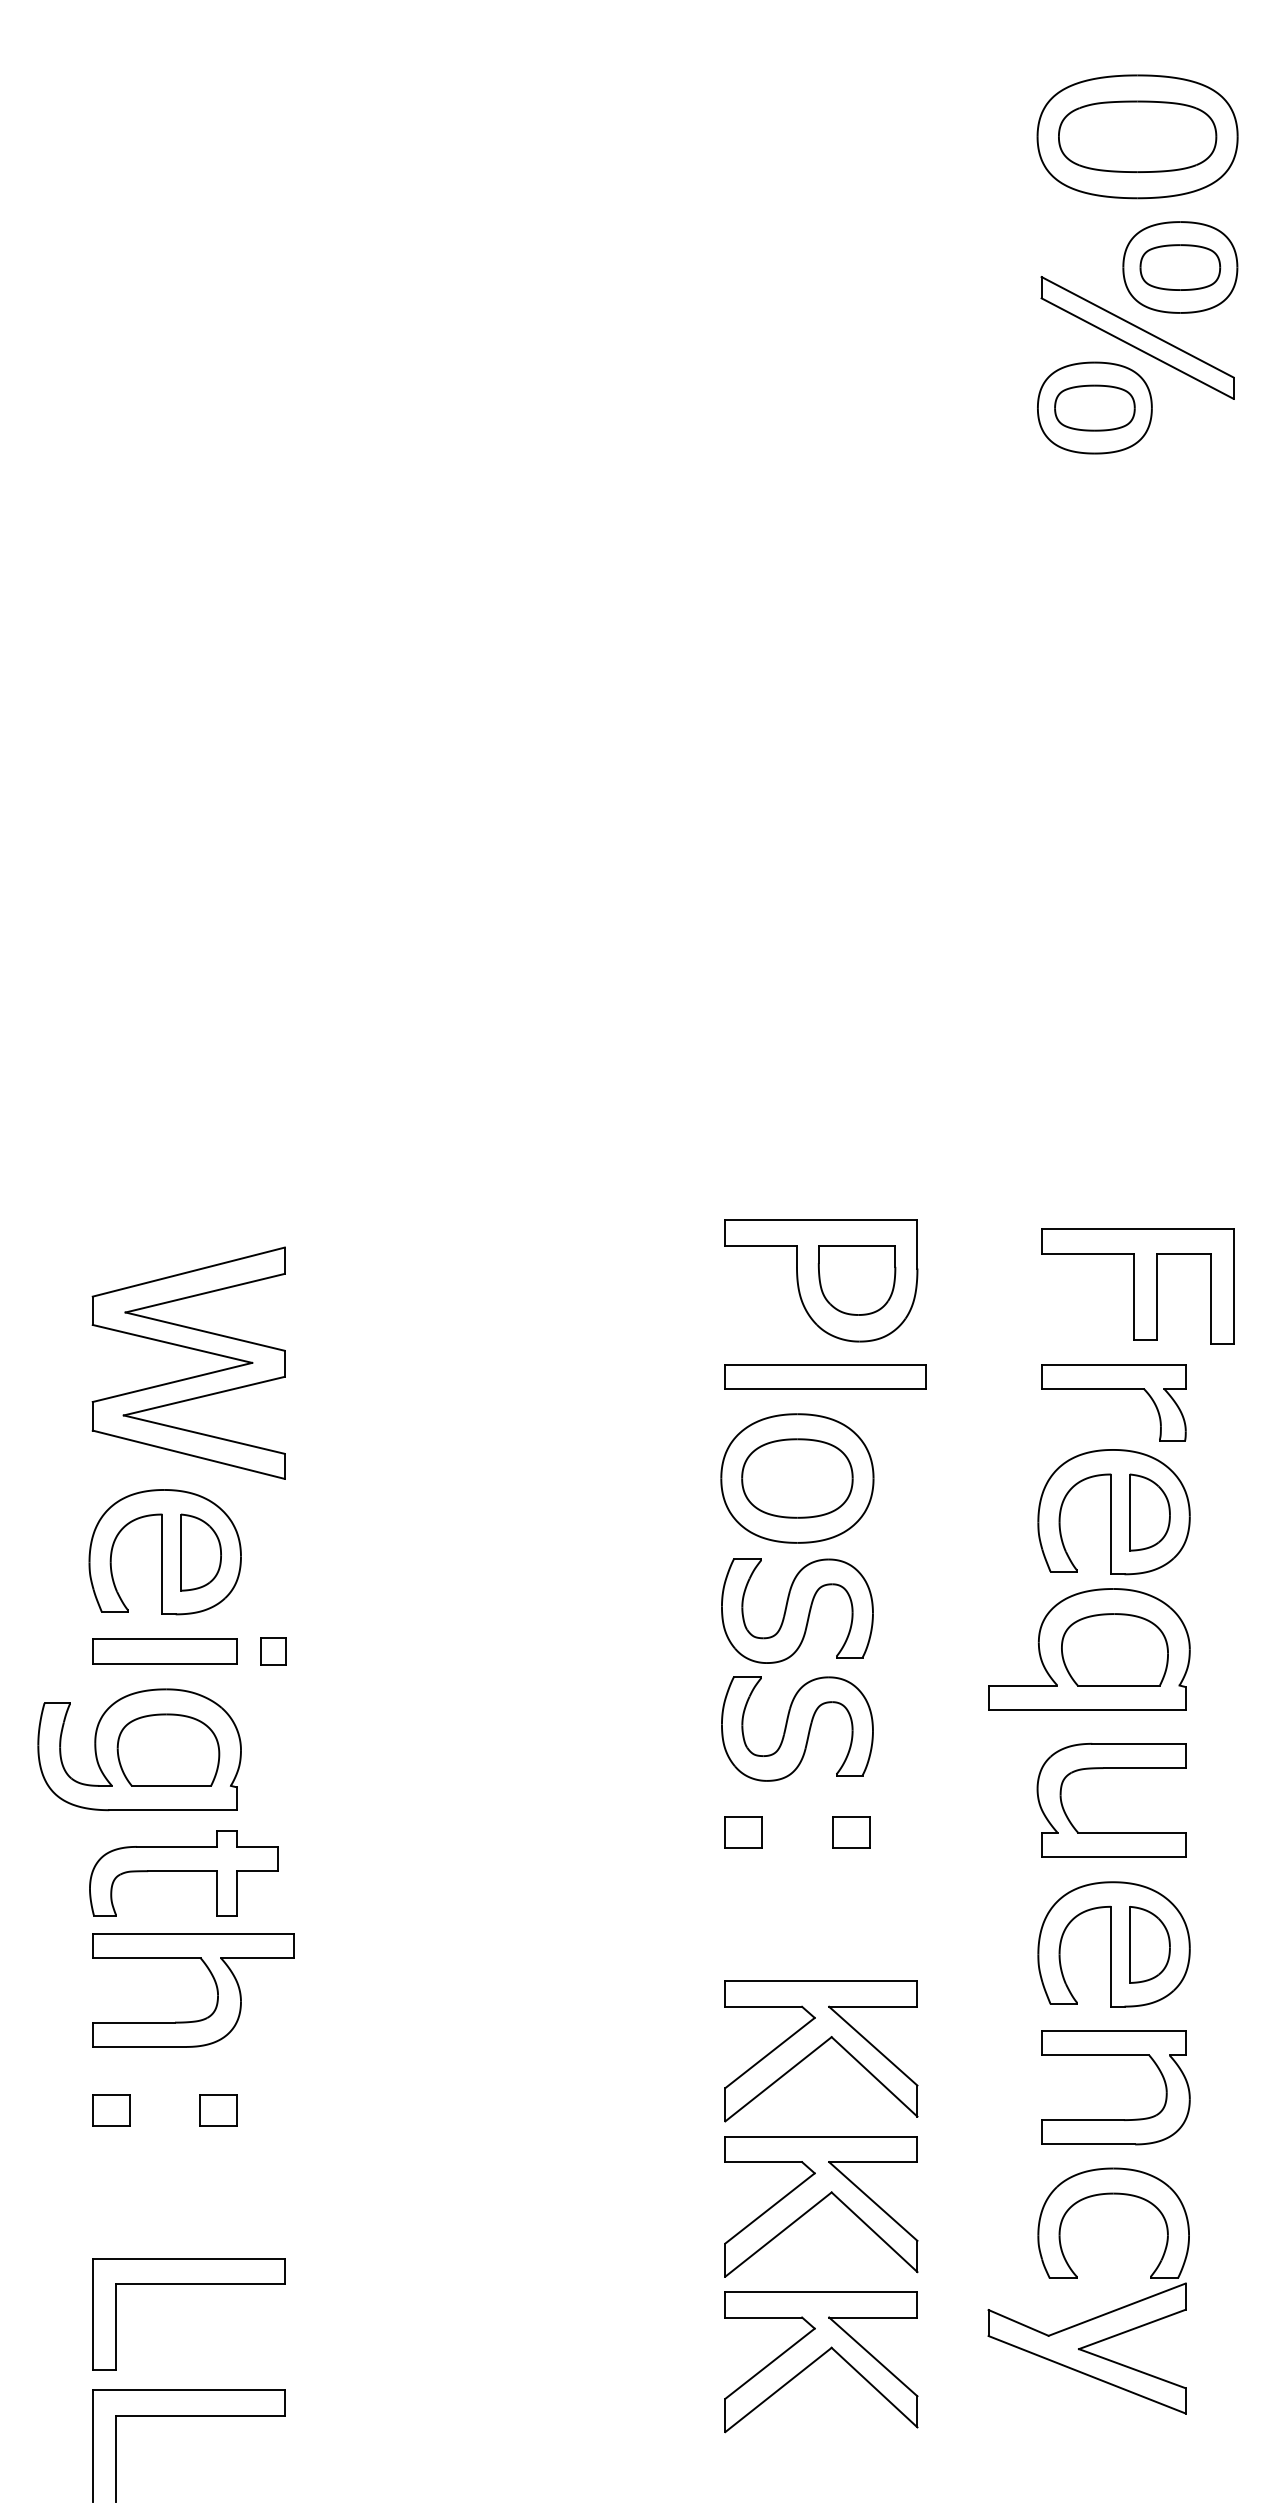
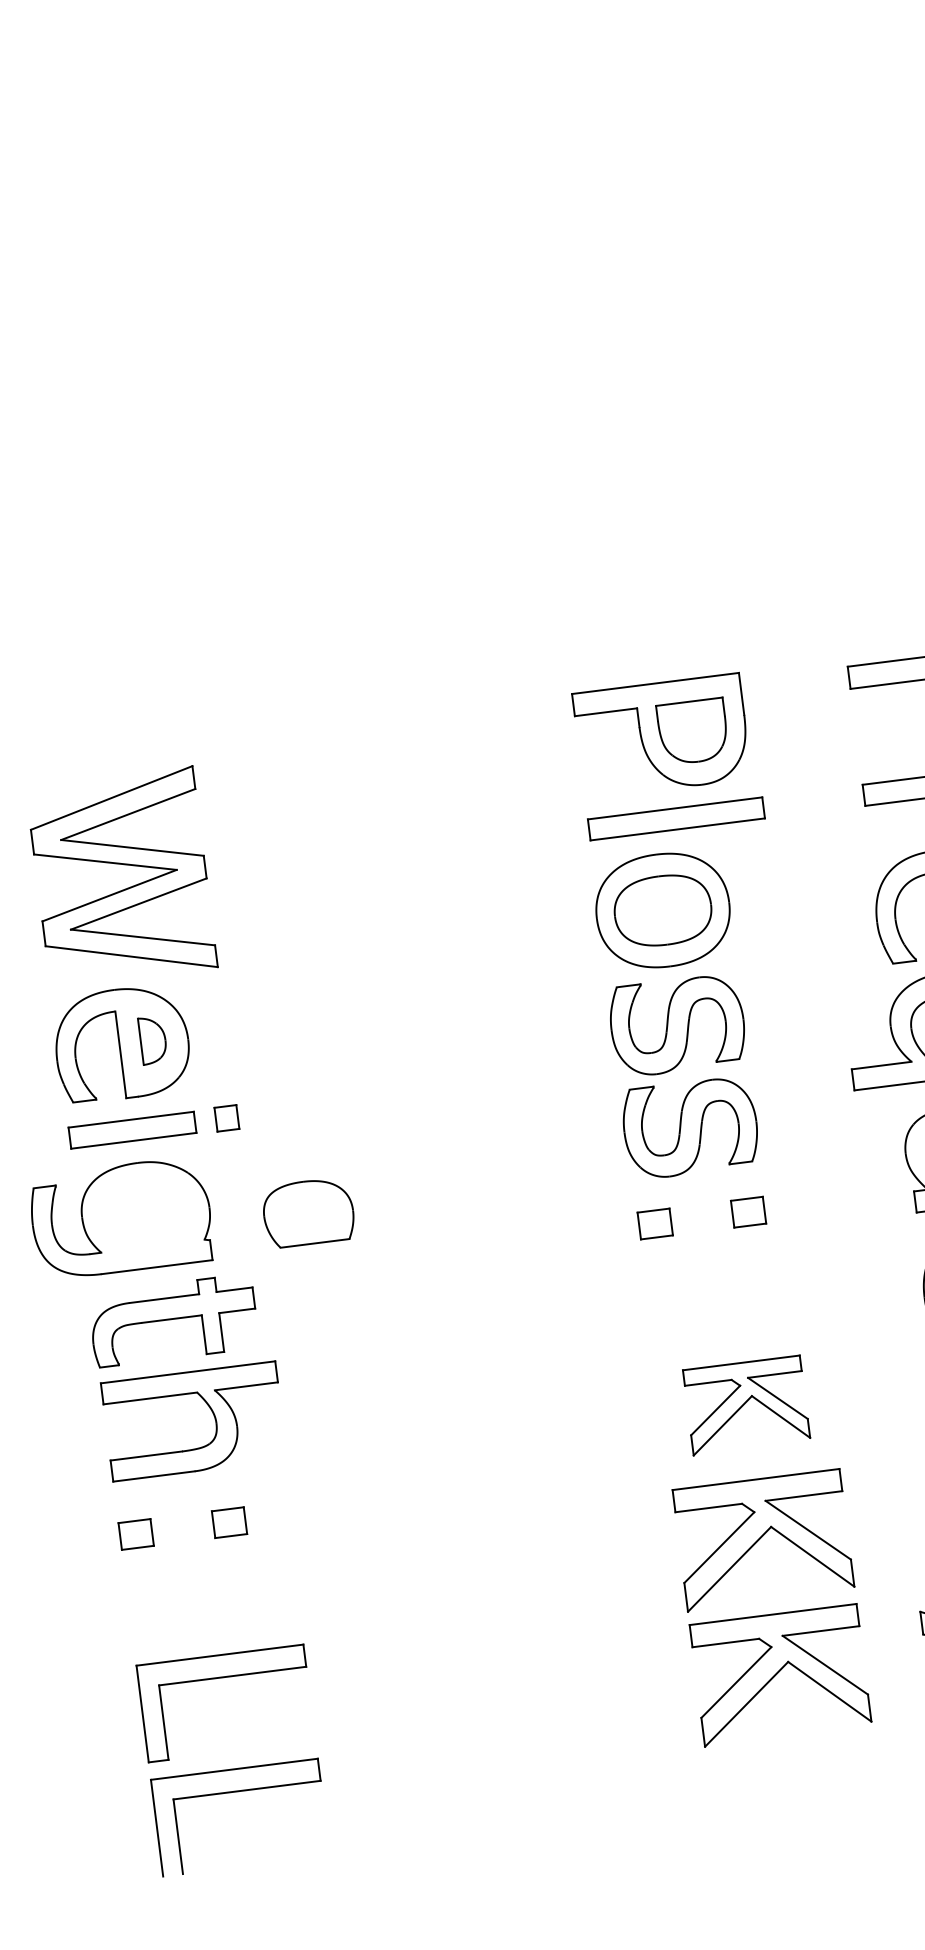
part: (200, 1552) -> (152, 1040), size x0.7
part: (168, 1749) -> (308, 1212), moved
part: (821, 2051) -> (746, 1405), size x0.7

